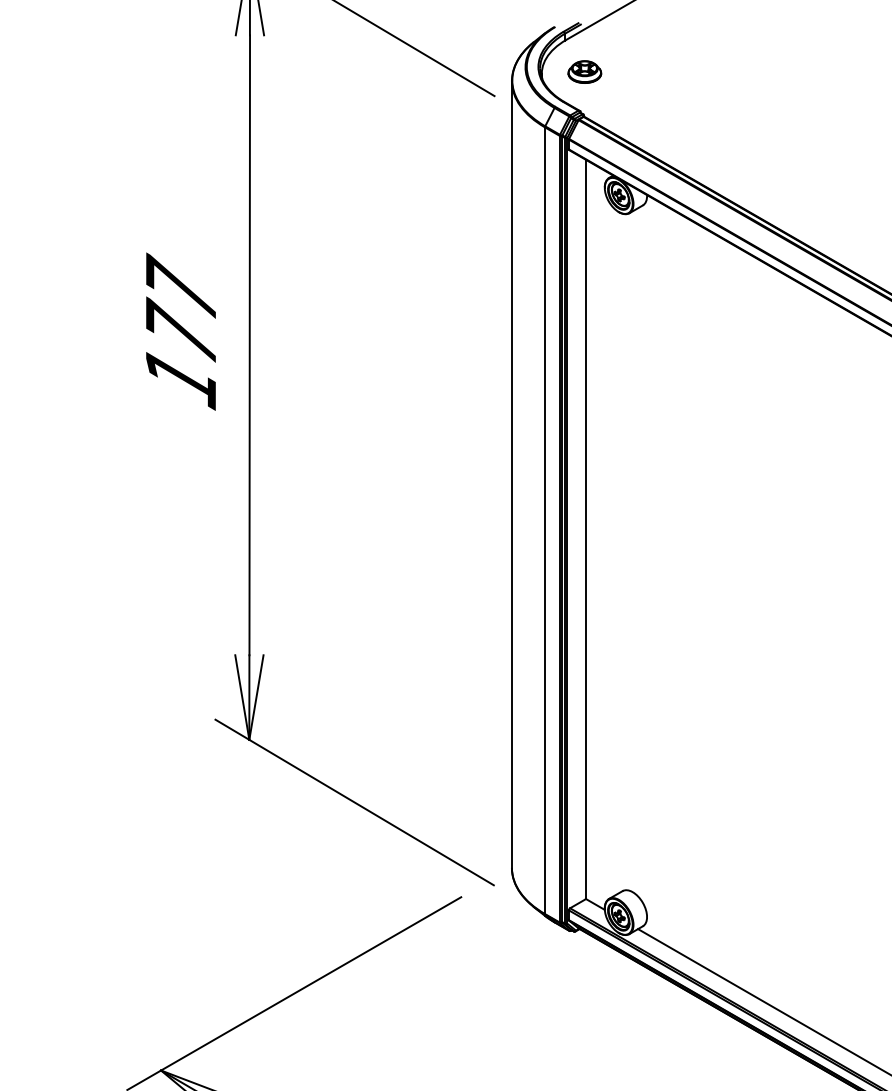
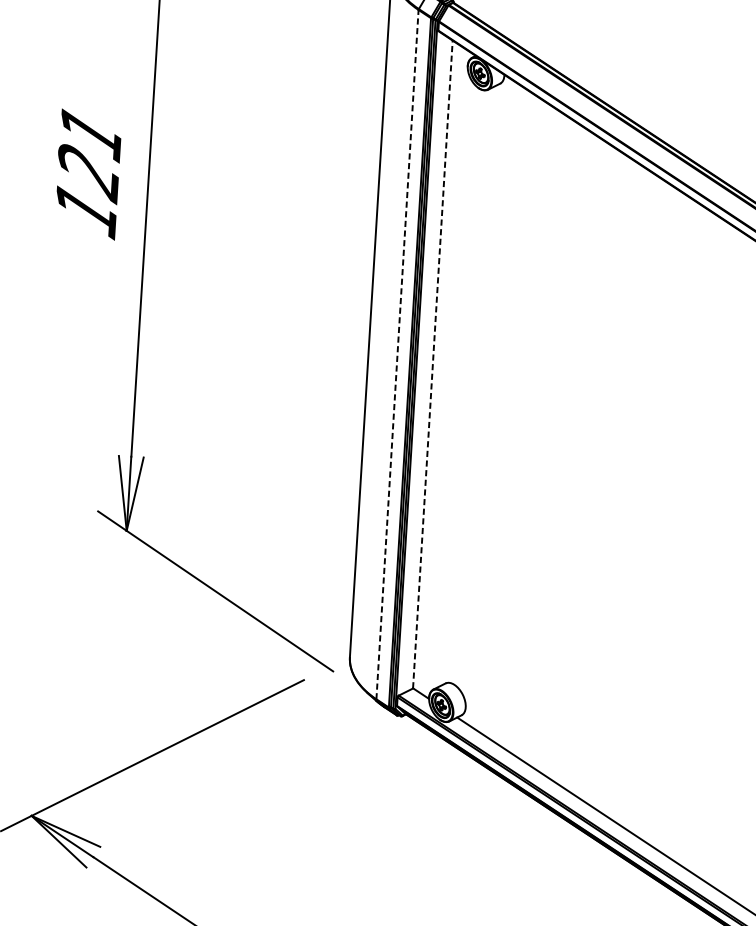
text: (180, 311) -> (89, 151), 177 -> 121
line: (544, 520) -> (397, 354), solid -> dashed
line: (585, 529) -> (432, 364), solid -> dashed

